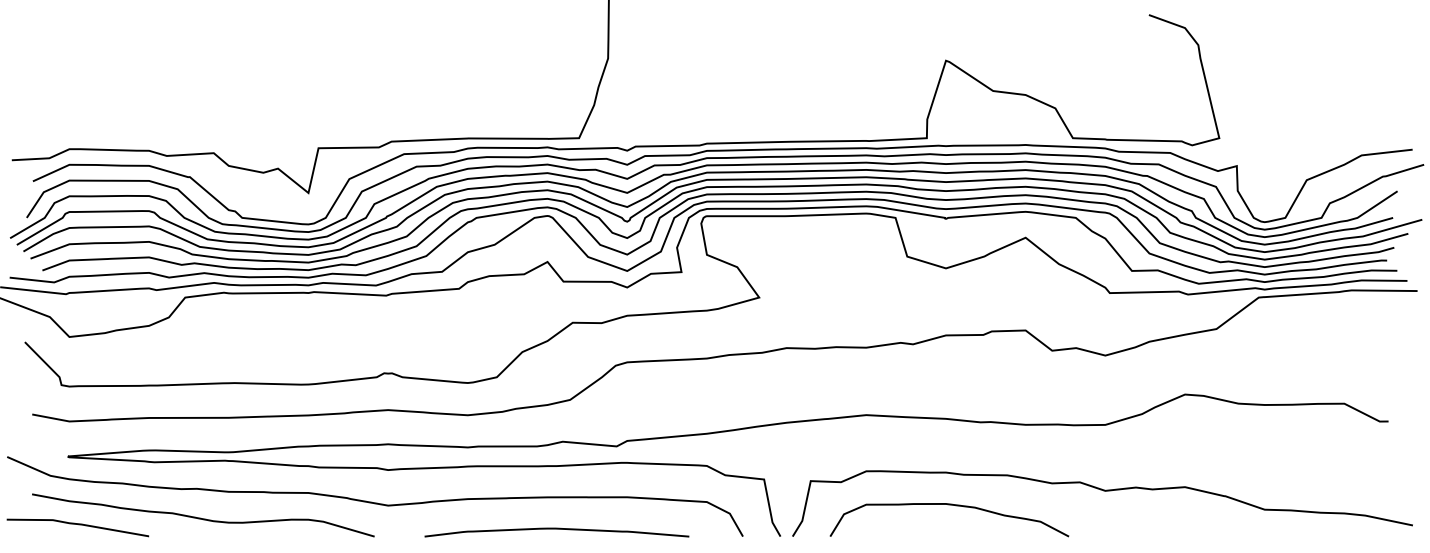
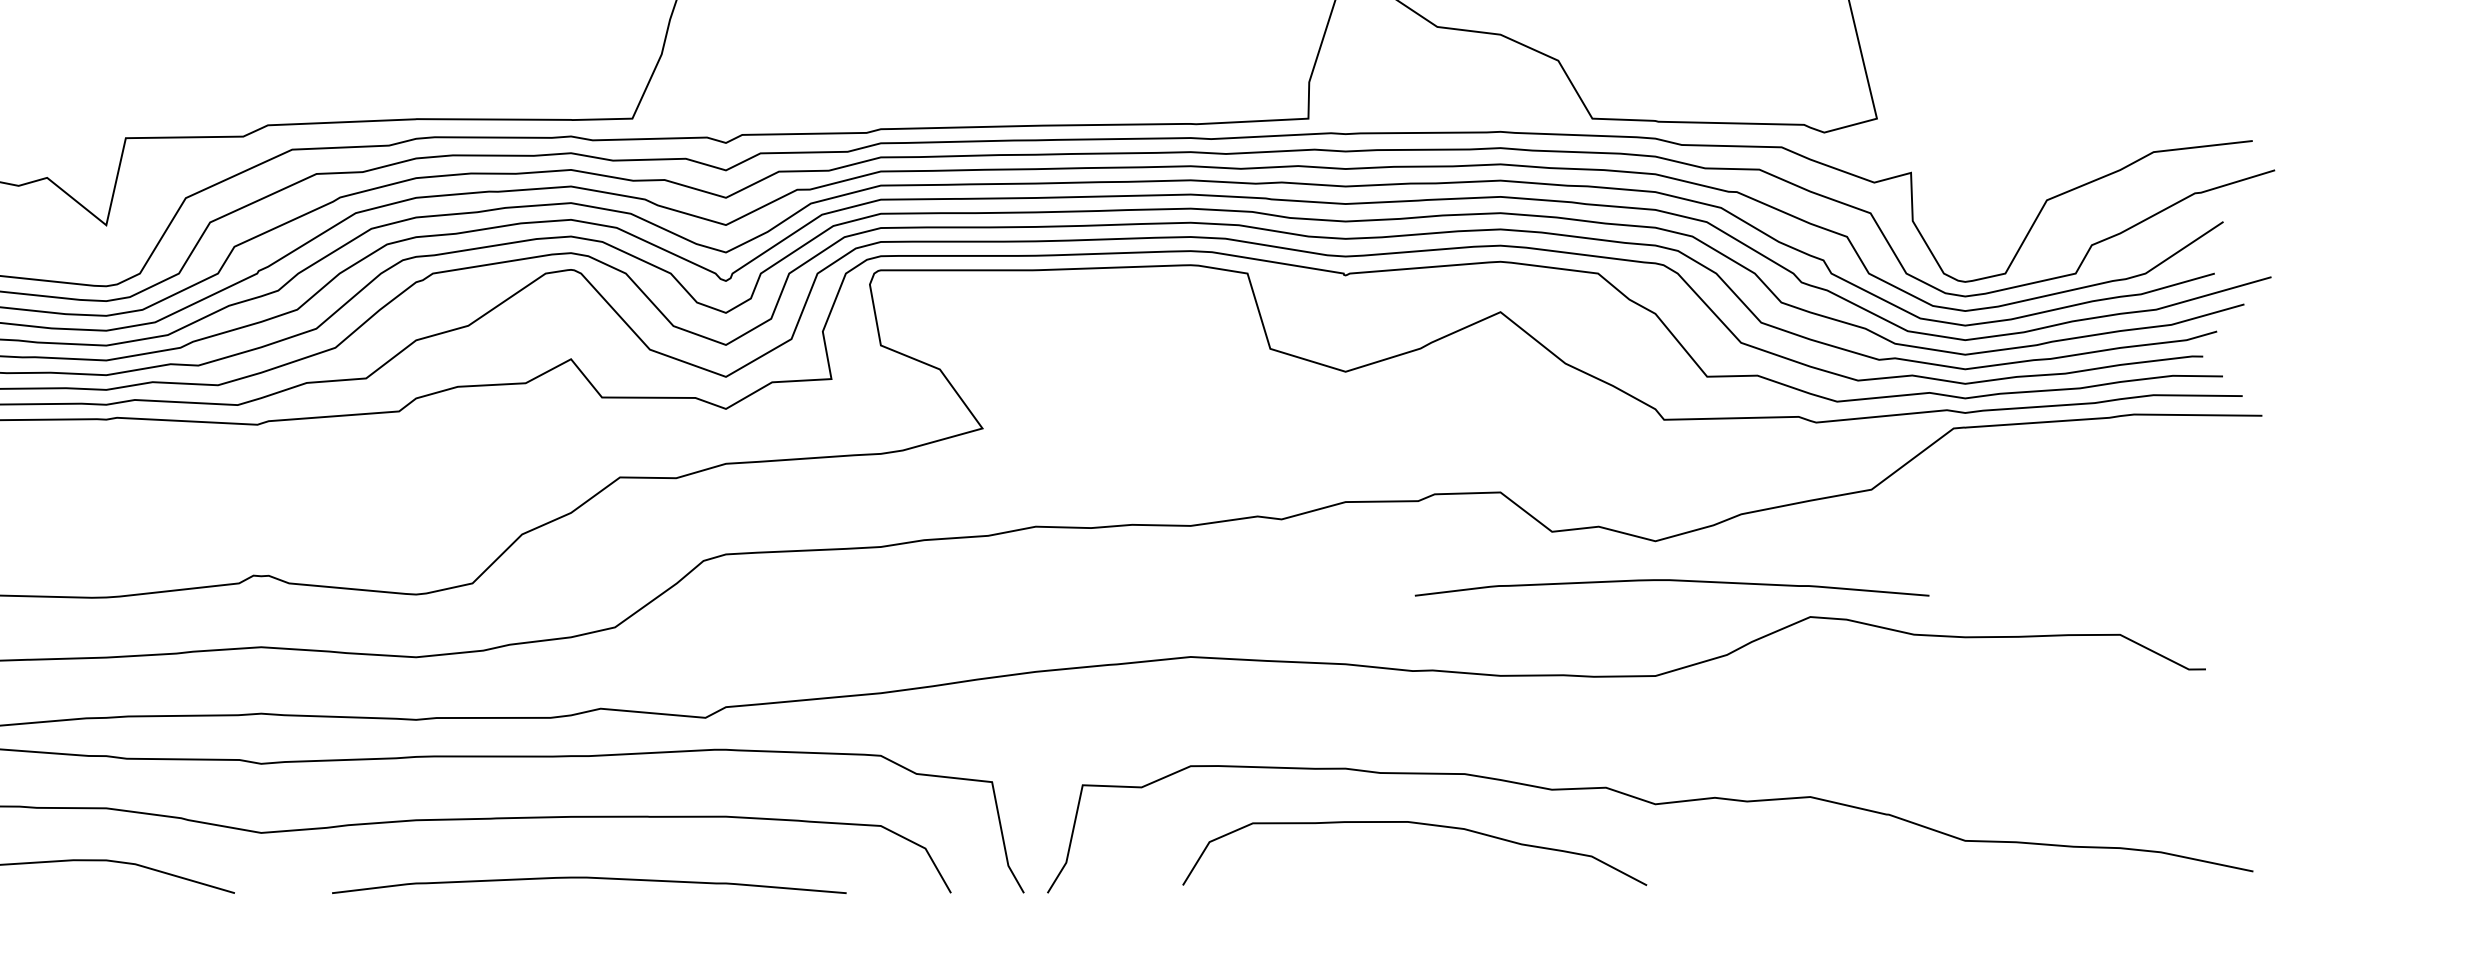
curve: (1113, 376) -> (1671, 581), added
curve: (949, 505) -> (1414, 824), moved

